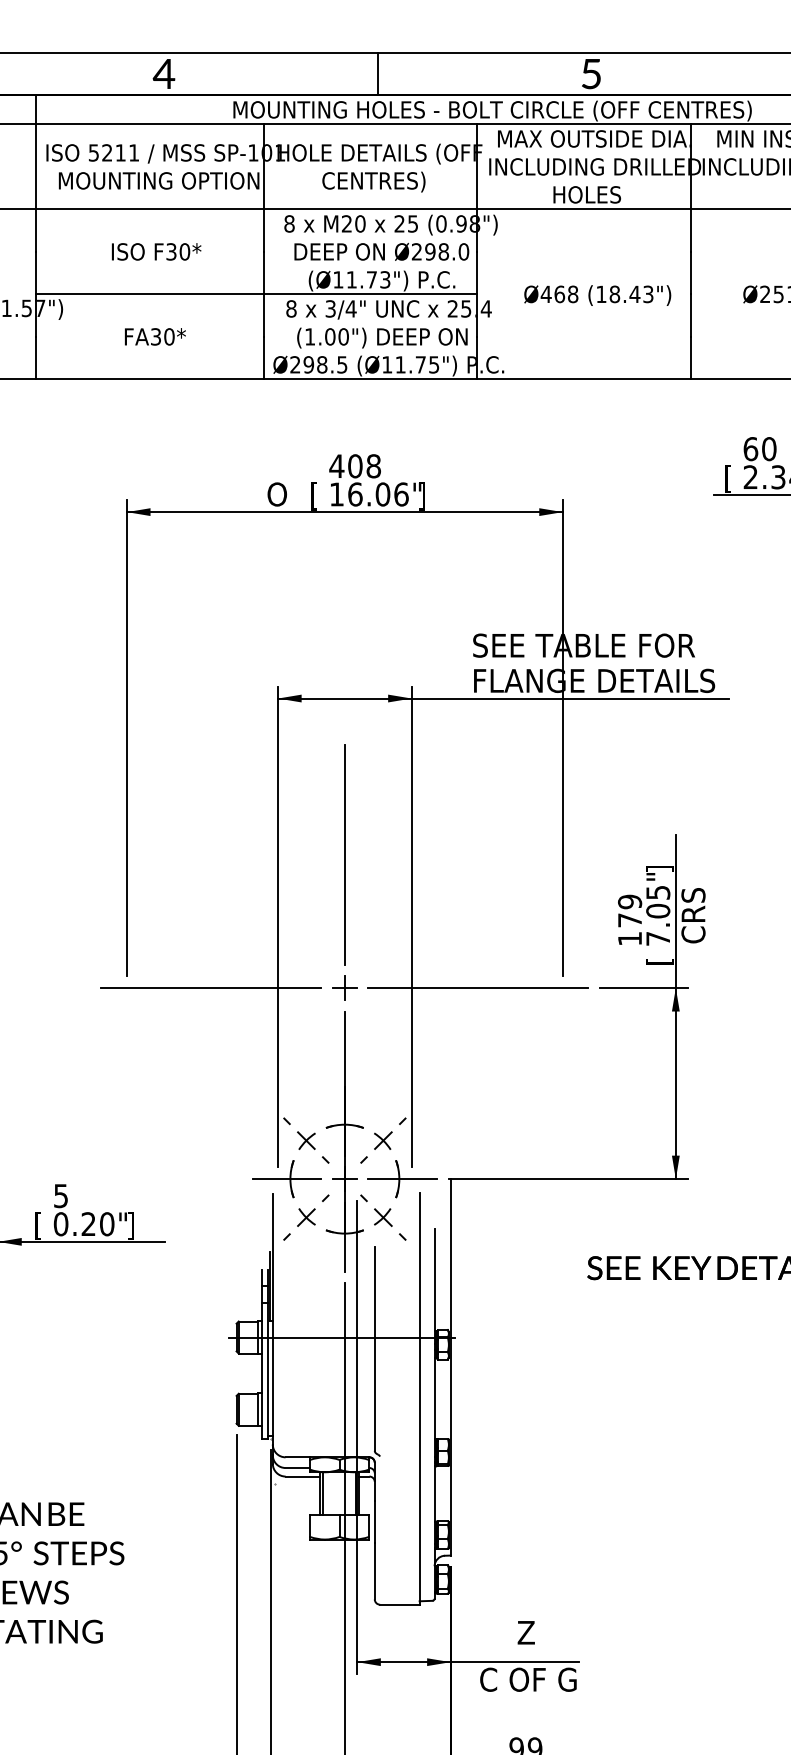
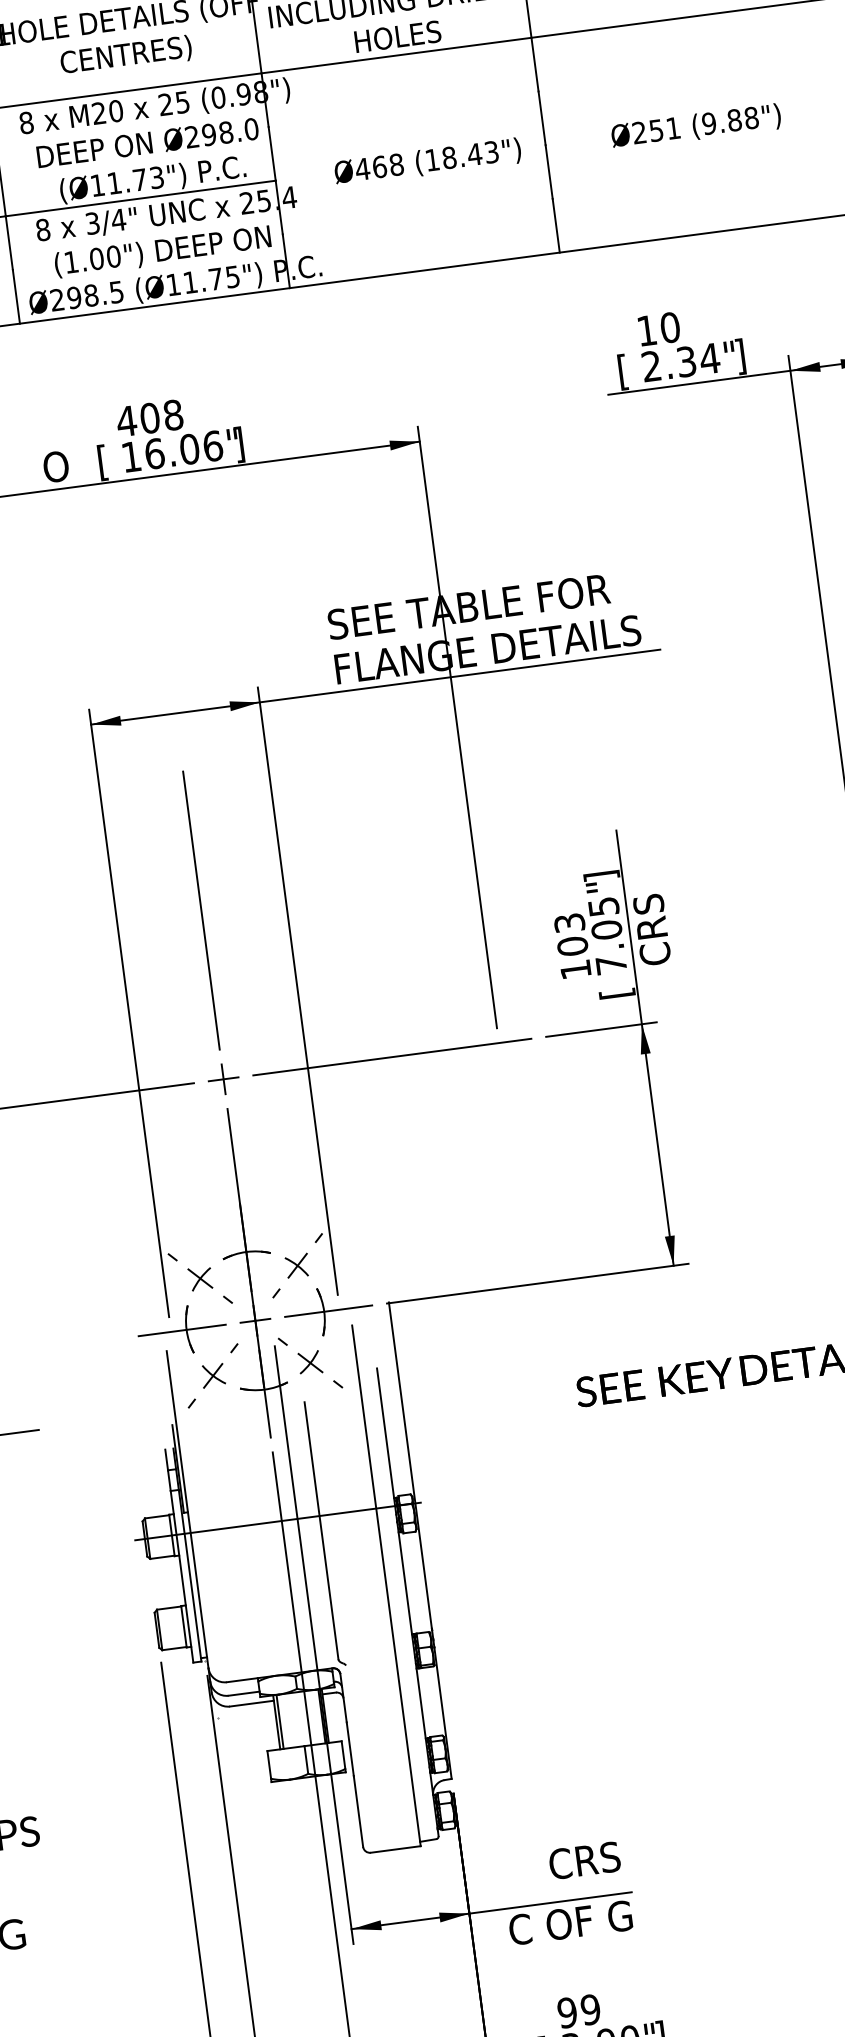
text: (750, 449) -> (646, 331), 60 -> 10
text: (630, 910) -> (571, 933), 179 -> 103
text: (545, 1632) -> (584, 1860), Z -> CRS

